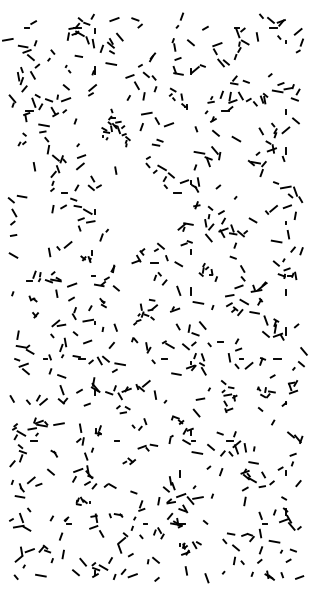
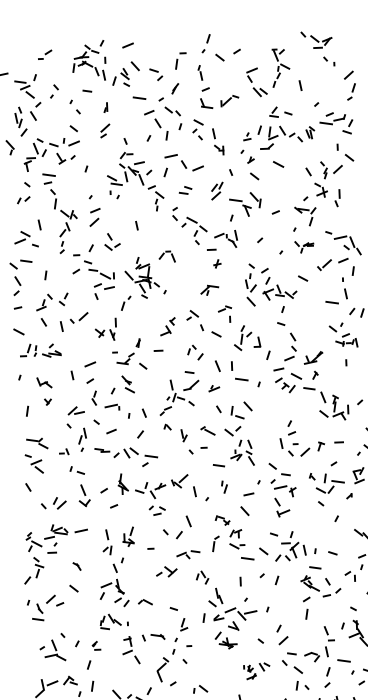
part: (136, 22) -> (155, 74), moved
part: (30, 24) -> (44, 54), moved
part: (157, 34) -> (180, 61), added
line: (256, 36) -> (299, 85), moved
part: (298, 40) -> (349, 85), moved
line: (190, 42) -> (219, 57), moved
line: (111, 63) -> (139, 97), moved
part: (67, 68) -> (74, 106), size x1.67
part: (178, 98) -> (208, 136), size x1.43
part: (115, 127) -> (134, 174), size x1.67
line: (236, 138) -> (278, 163), moved
part: (22, 139) -> (24, 193), size x1.43
part: (183, 144) -> (216, 191), added
line: (232, 164) -> (275, 212), added
part: (22, 178) -> (25, 239), added
part: (254, 188) -> (303, 240), added
part: (196, 205) -> (216, 264), moved
line: (52, 209) -> (45, 275), moved
part: (125, 212) -> (150, 275), added
part: (185, 226) -> (209, 289), moved
part: (42, 238) -> (52, 310), added
part: (86, 256) -> (106, 329), size x1.67
line: (154, 262) -> (158, 350), moved
part: (208, 272) -> (252, 342), size x1.67
part: (43, 276) -> (39, 350), moved
part: (32, 298) -> (43, 382), size x1.67
part: (102, 302) -> (127, 383), size x1.67
part: (145, 311) -> (179, 392), size x1.43
line: (17, 334) -> (26, 410), moved
part: (215, 344) -> (264, 428), removed
part: (57, 373) -> (77, 470), size x0.71
part: (180, 391) -> (224, 486), added
part: (266, 392) -> (327, 483), size x1.67
part: (228, 396) -> (282, 489), size x1.43
line: (11, 398) -> (27, 486), moved
part: (139, 424) -> (177, 527), size x1.67
part: (98, 430) -> (128, 536), size x1.67
part: (170, 439) -> (215, 543), size x1.67
line: (268, 451) -> (332, 553), added
part: (129, 461) -> (167, 572), size x1.43
line: (179, 473) -> (240, 581), moved
part: (83, 501) -> (114, 622), size x1.67
part: (115, 515) -> (153, 637), size x1.43
part: (223, 517) -> (282, 634), added
part: (20, 519) -> (53, 647), moved
part: (158, 533) -> (202, 577), moved
part: (190, 548) -> (257, 671), moved

